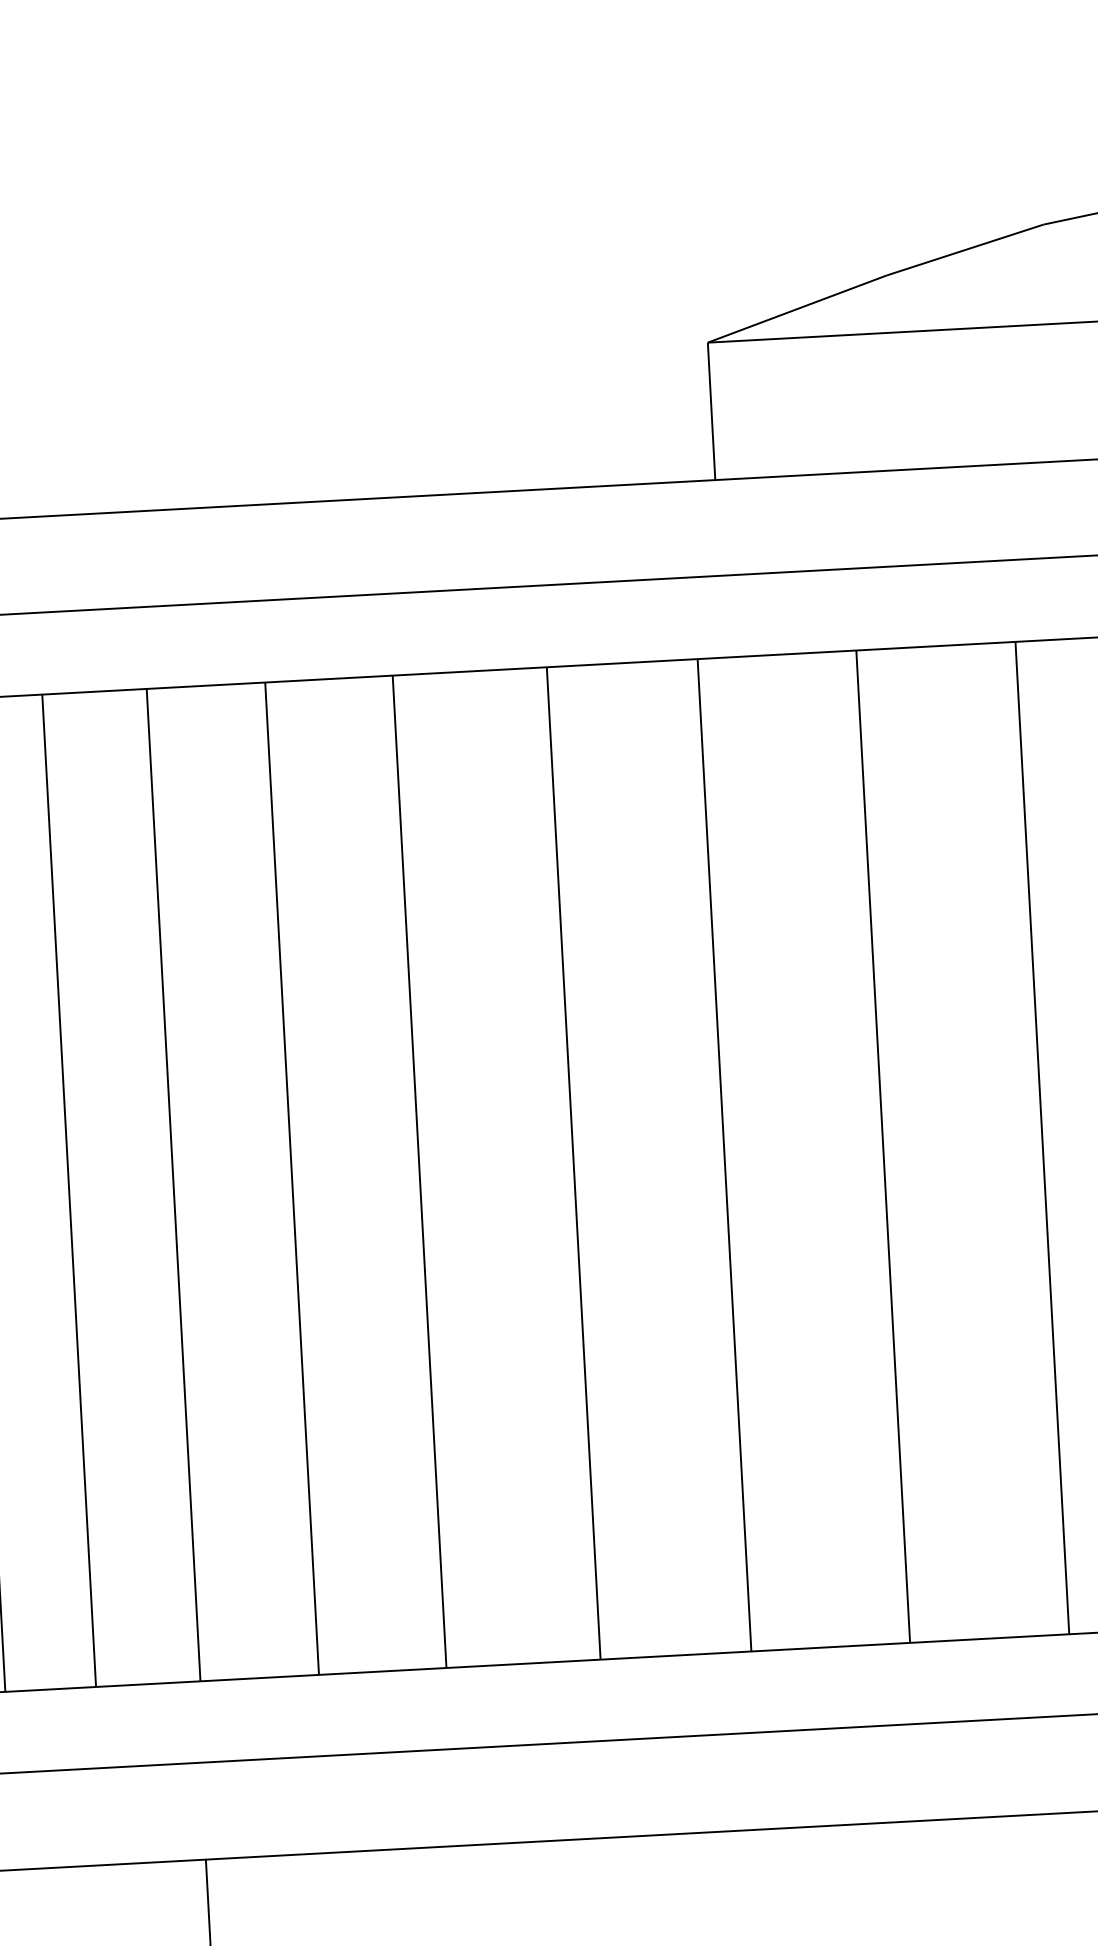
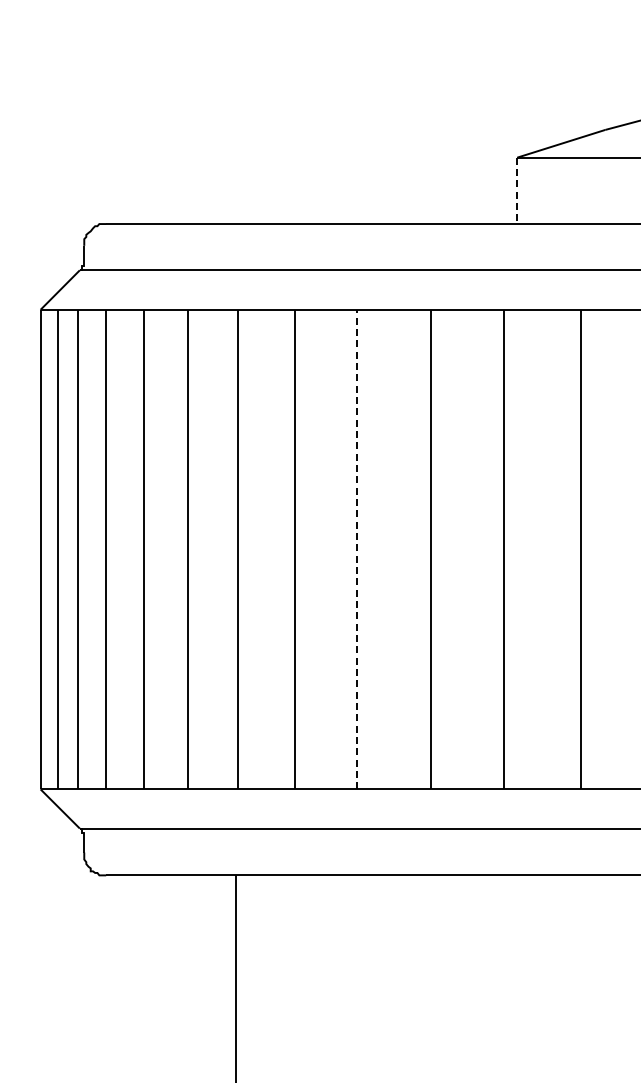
line: (711, 412) -> (517, 191), solid -> dashed
line: (418, 1171) -> (356, 549), solid -> dashed

